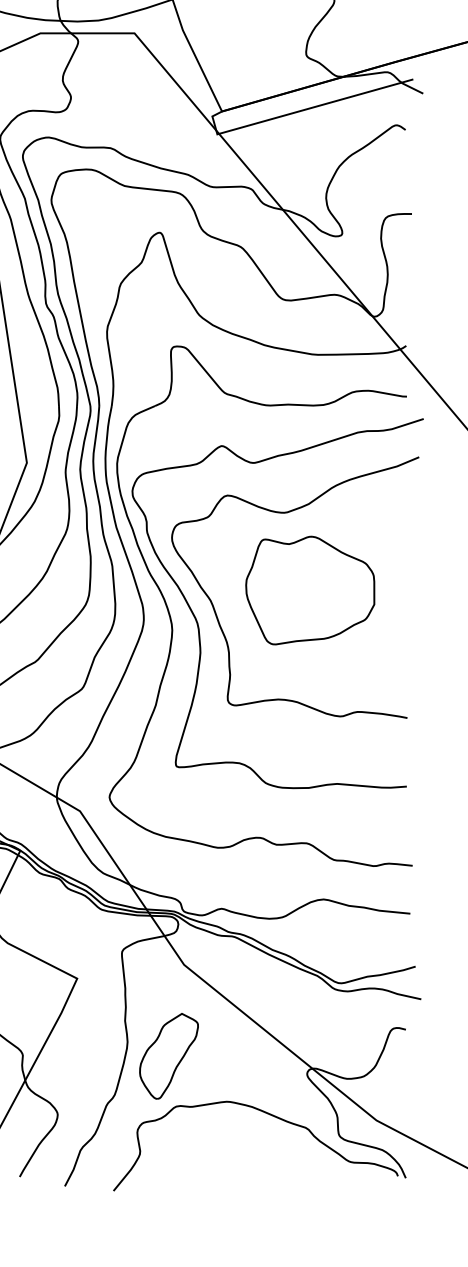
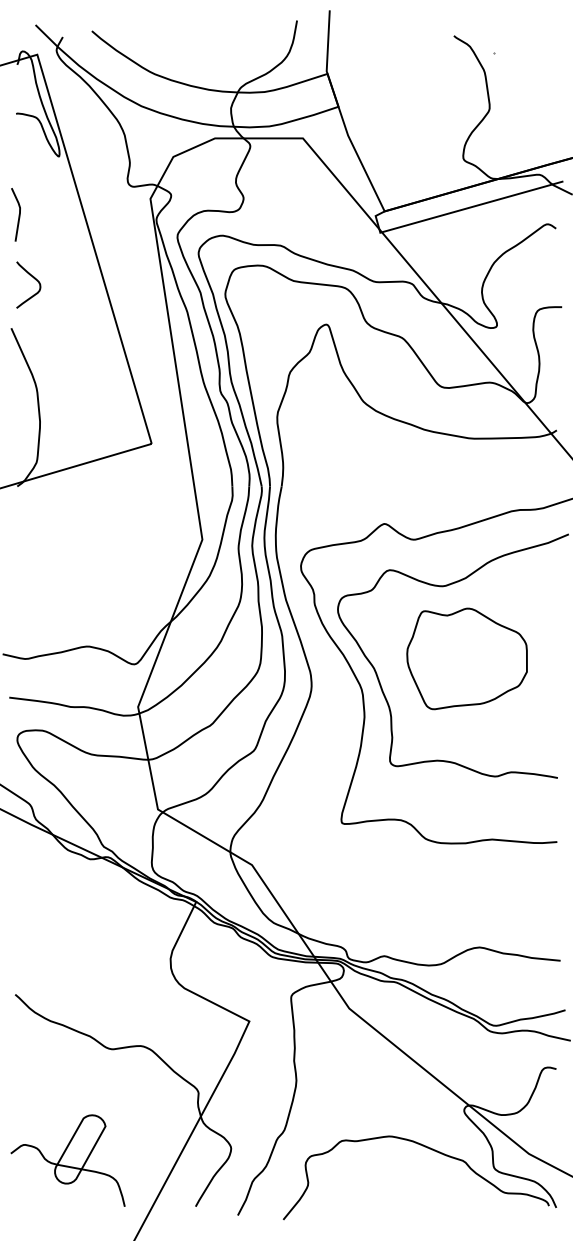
part: (172, 622) -> (338, 688), removed
part: (169, 1055) -> (335, 1093), removed

